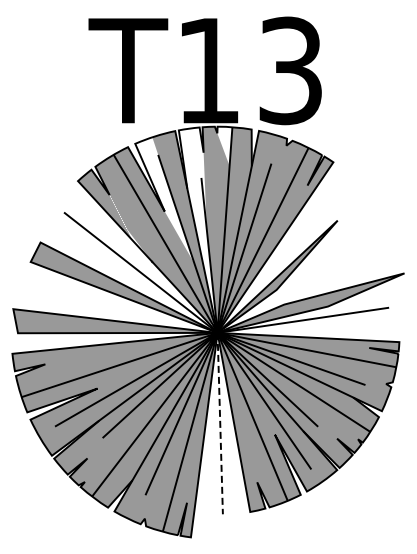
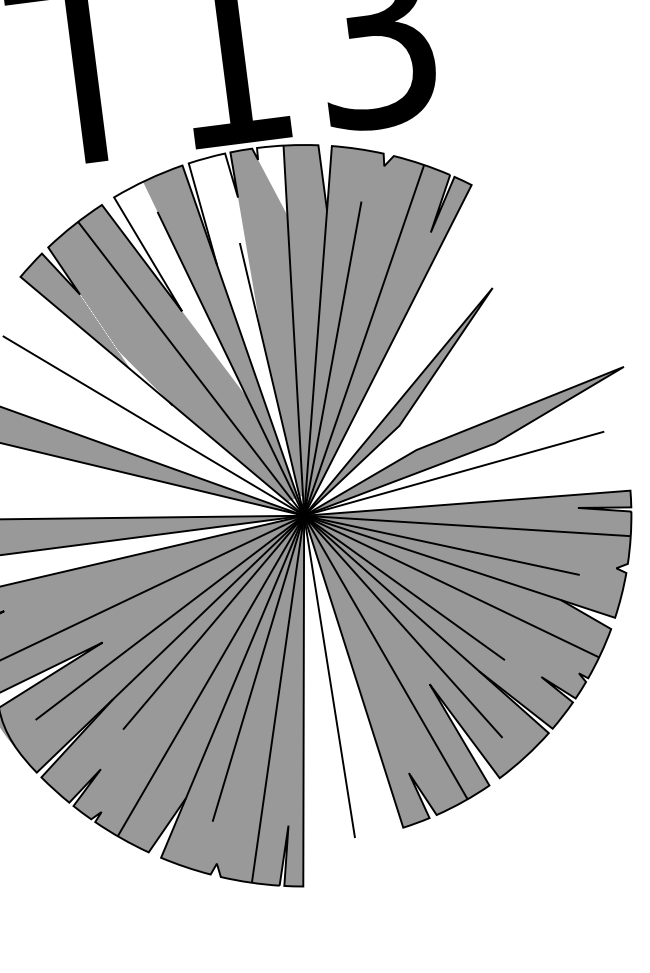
line: (220, 423) -> (329, 676), dashed -> solid

